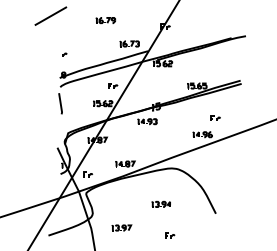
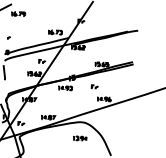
part: (105, 20) -> (18, 14), moved
part: (215, 117) -> (94, 86), moved
part: (160, 203) -> (79, 137), moved

